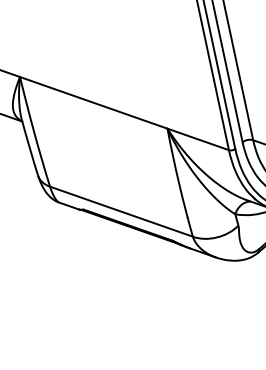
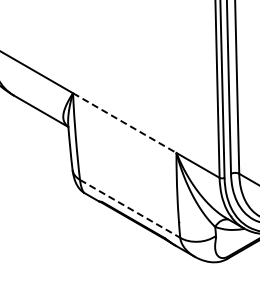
line: (93, 103) -> (124, 123), solid -> dashed
line: (121, 211) -> (130, 208), solid -> dashed

